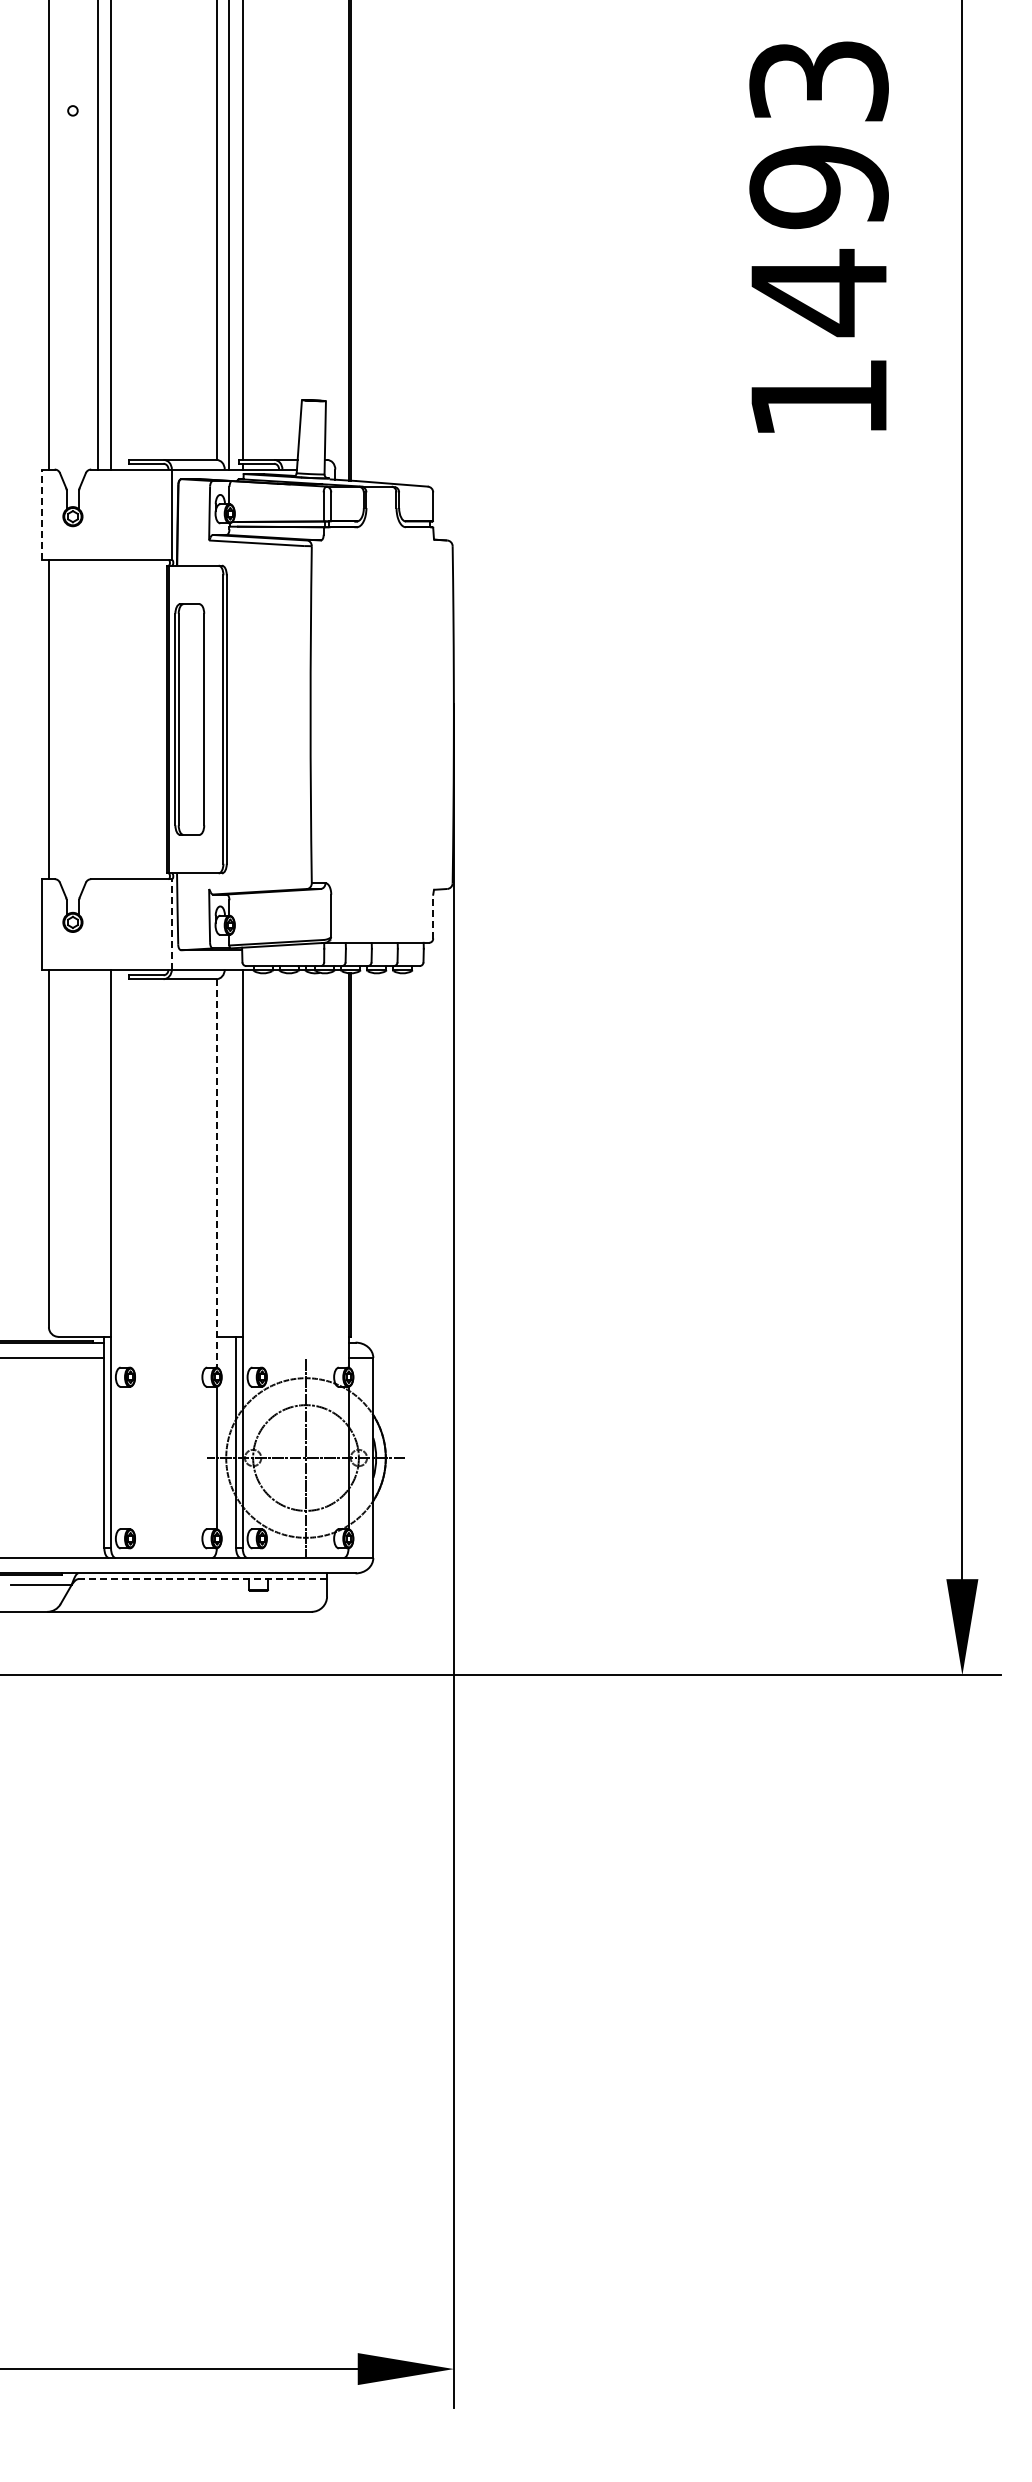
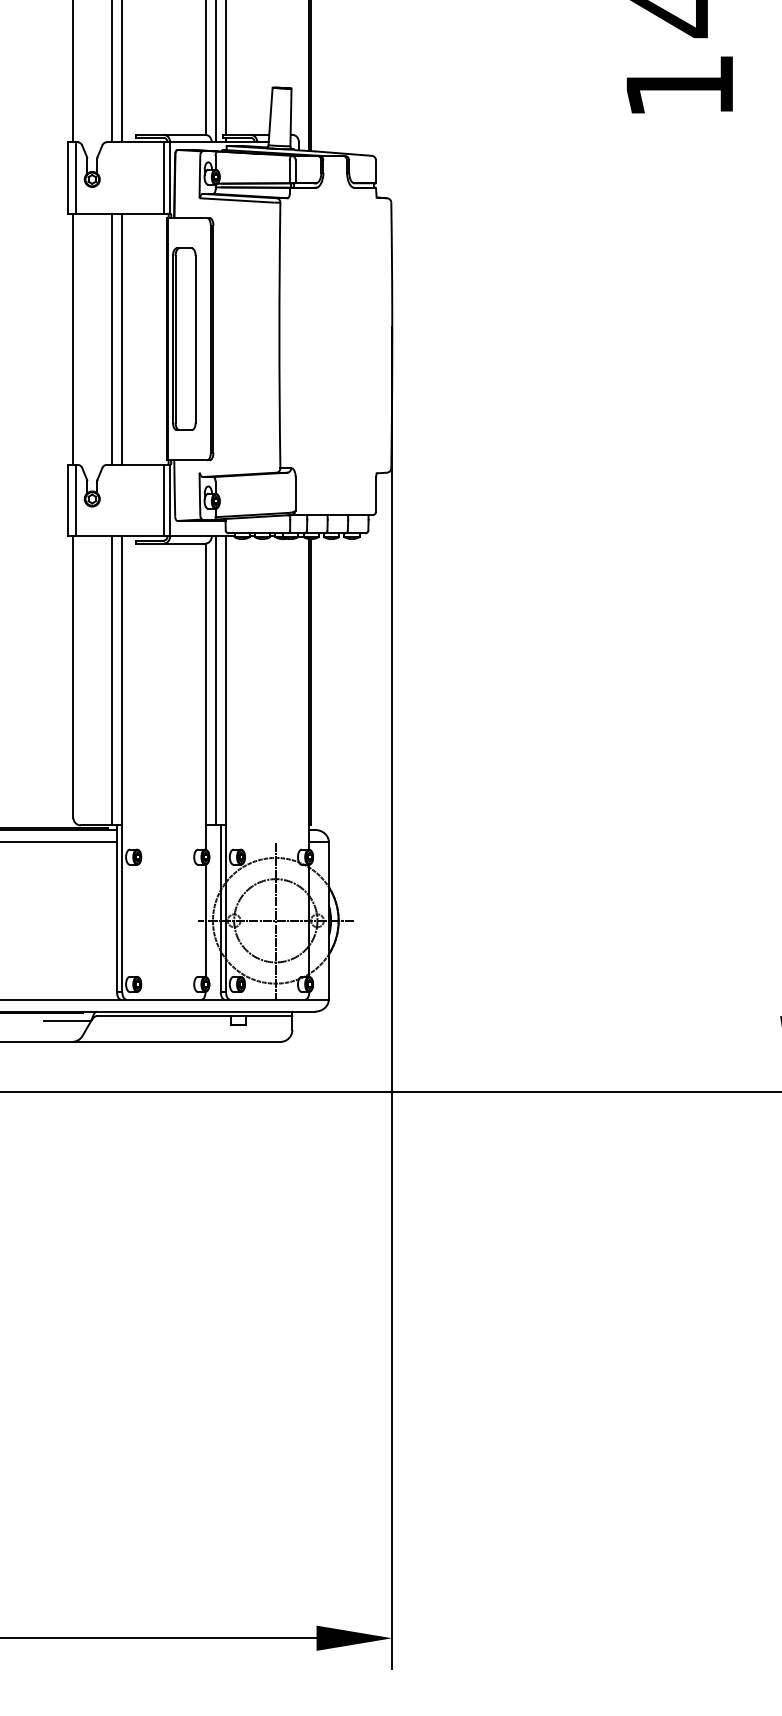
line: (42, 514) -> (68, 177), dashed -> solid
line: (51, 514) -> (75, 177), added
line: (163, 514) -> (163, 177), added
line: (97, 719) -> (111, 339), added
line: (111, 719) -> (122, 339), added
line: (433, 916) -> (376, 494), dashed -> solid
line: (171, 923) -> (169, 499), dashed -> solid
line: (51, 924) -> (75, 500), added
line: (163, 924) -> (163, 500), added
line: (97, 1152) -> (111, 680), added
line: (229, 1152) -> (215, 680), added
line: (216, 1173) -> (205, 696), dashed -> solid
line: (203, 1579) -> (195, 1016), dashed -> solid

